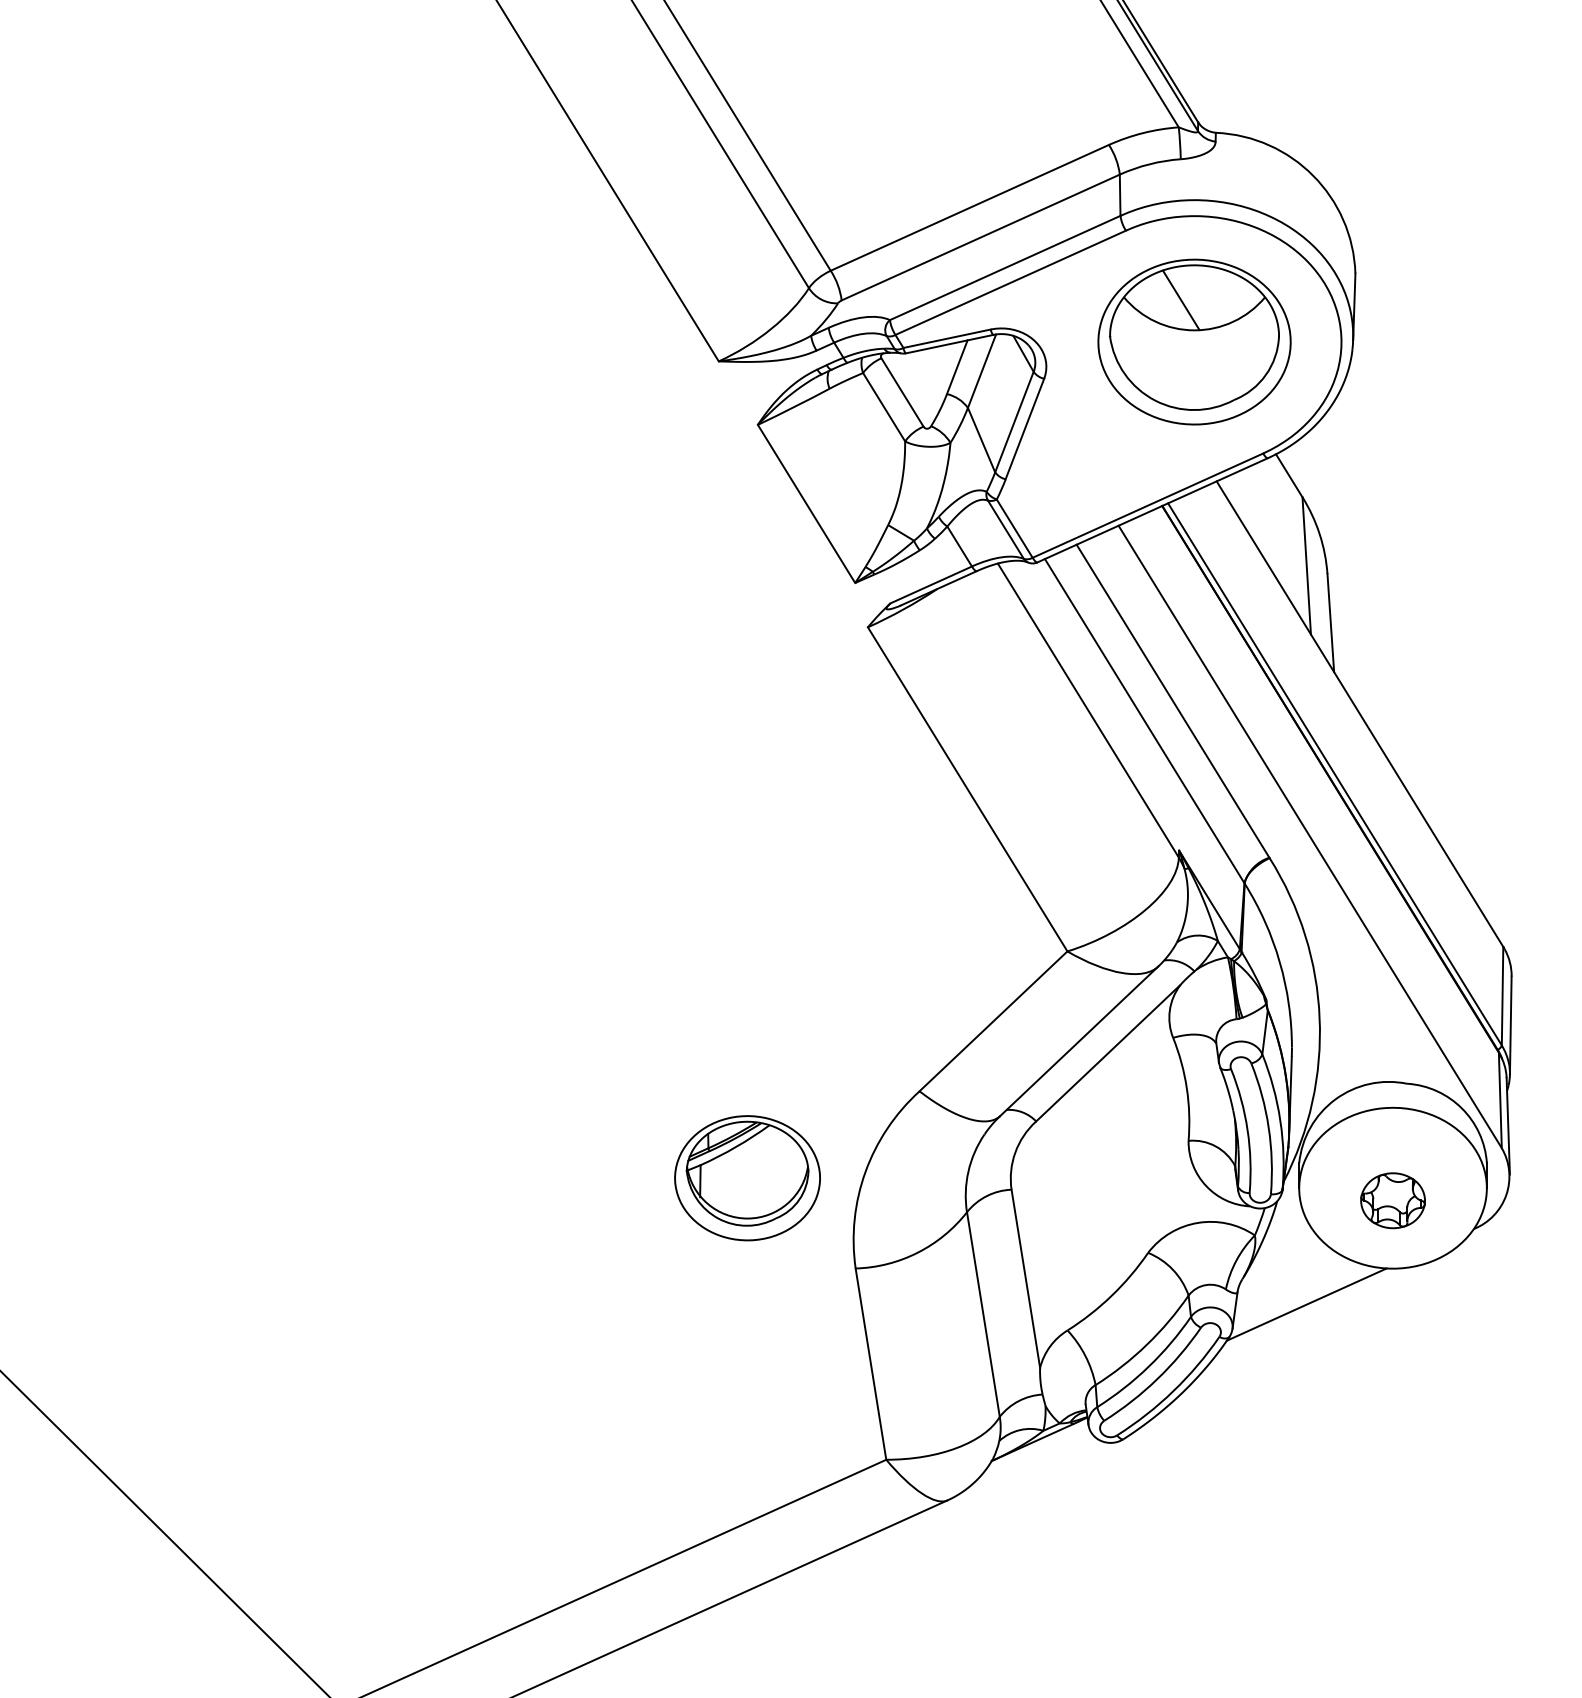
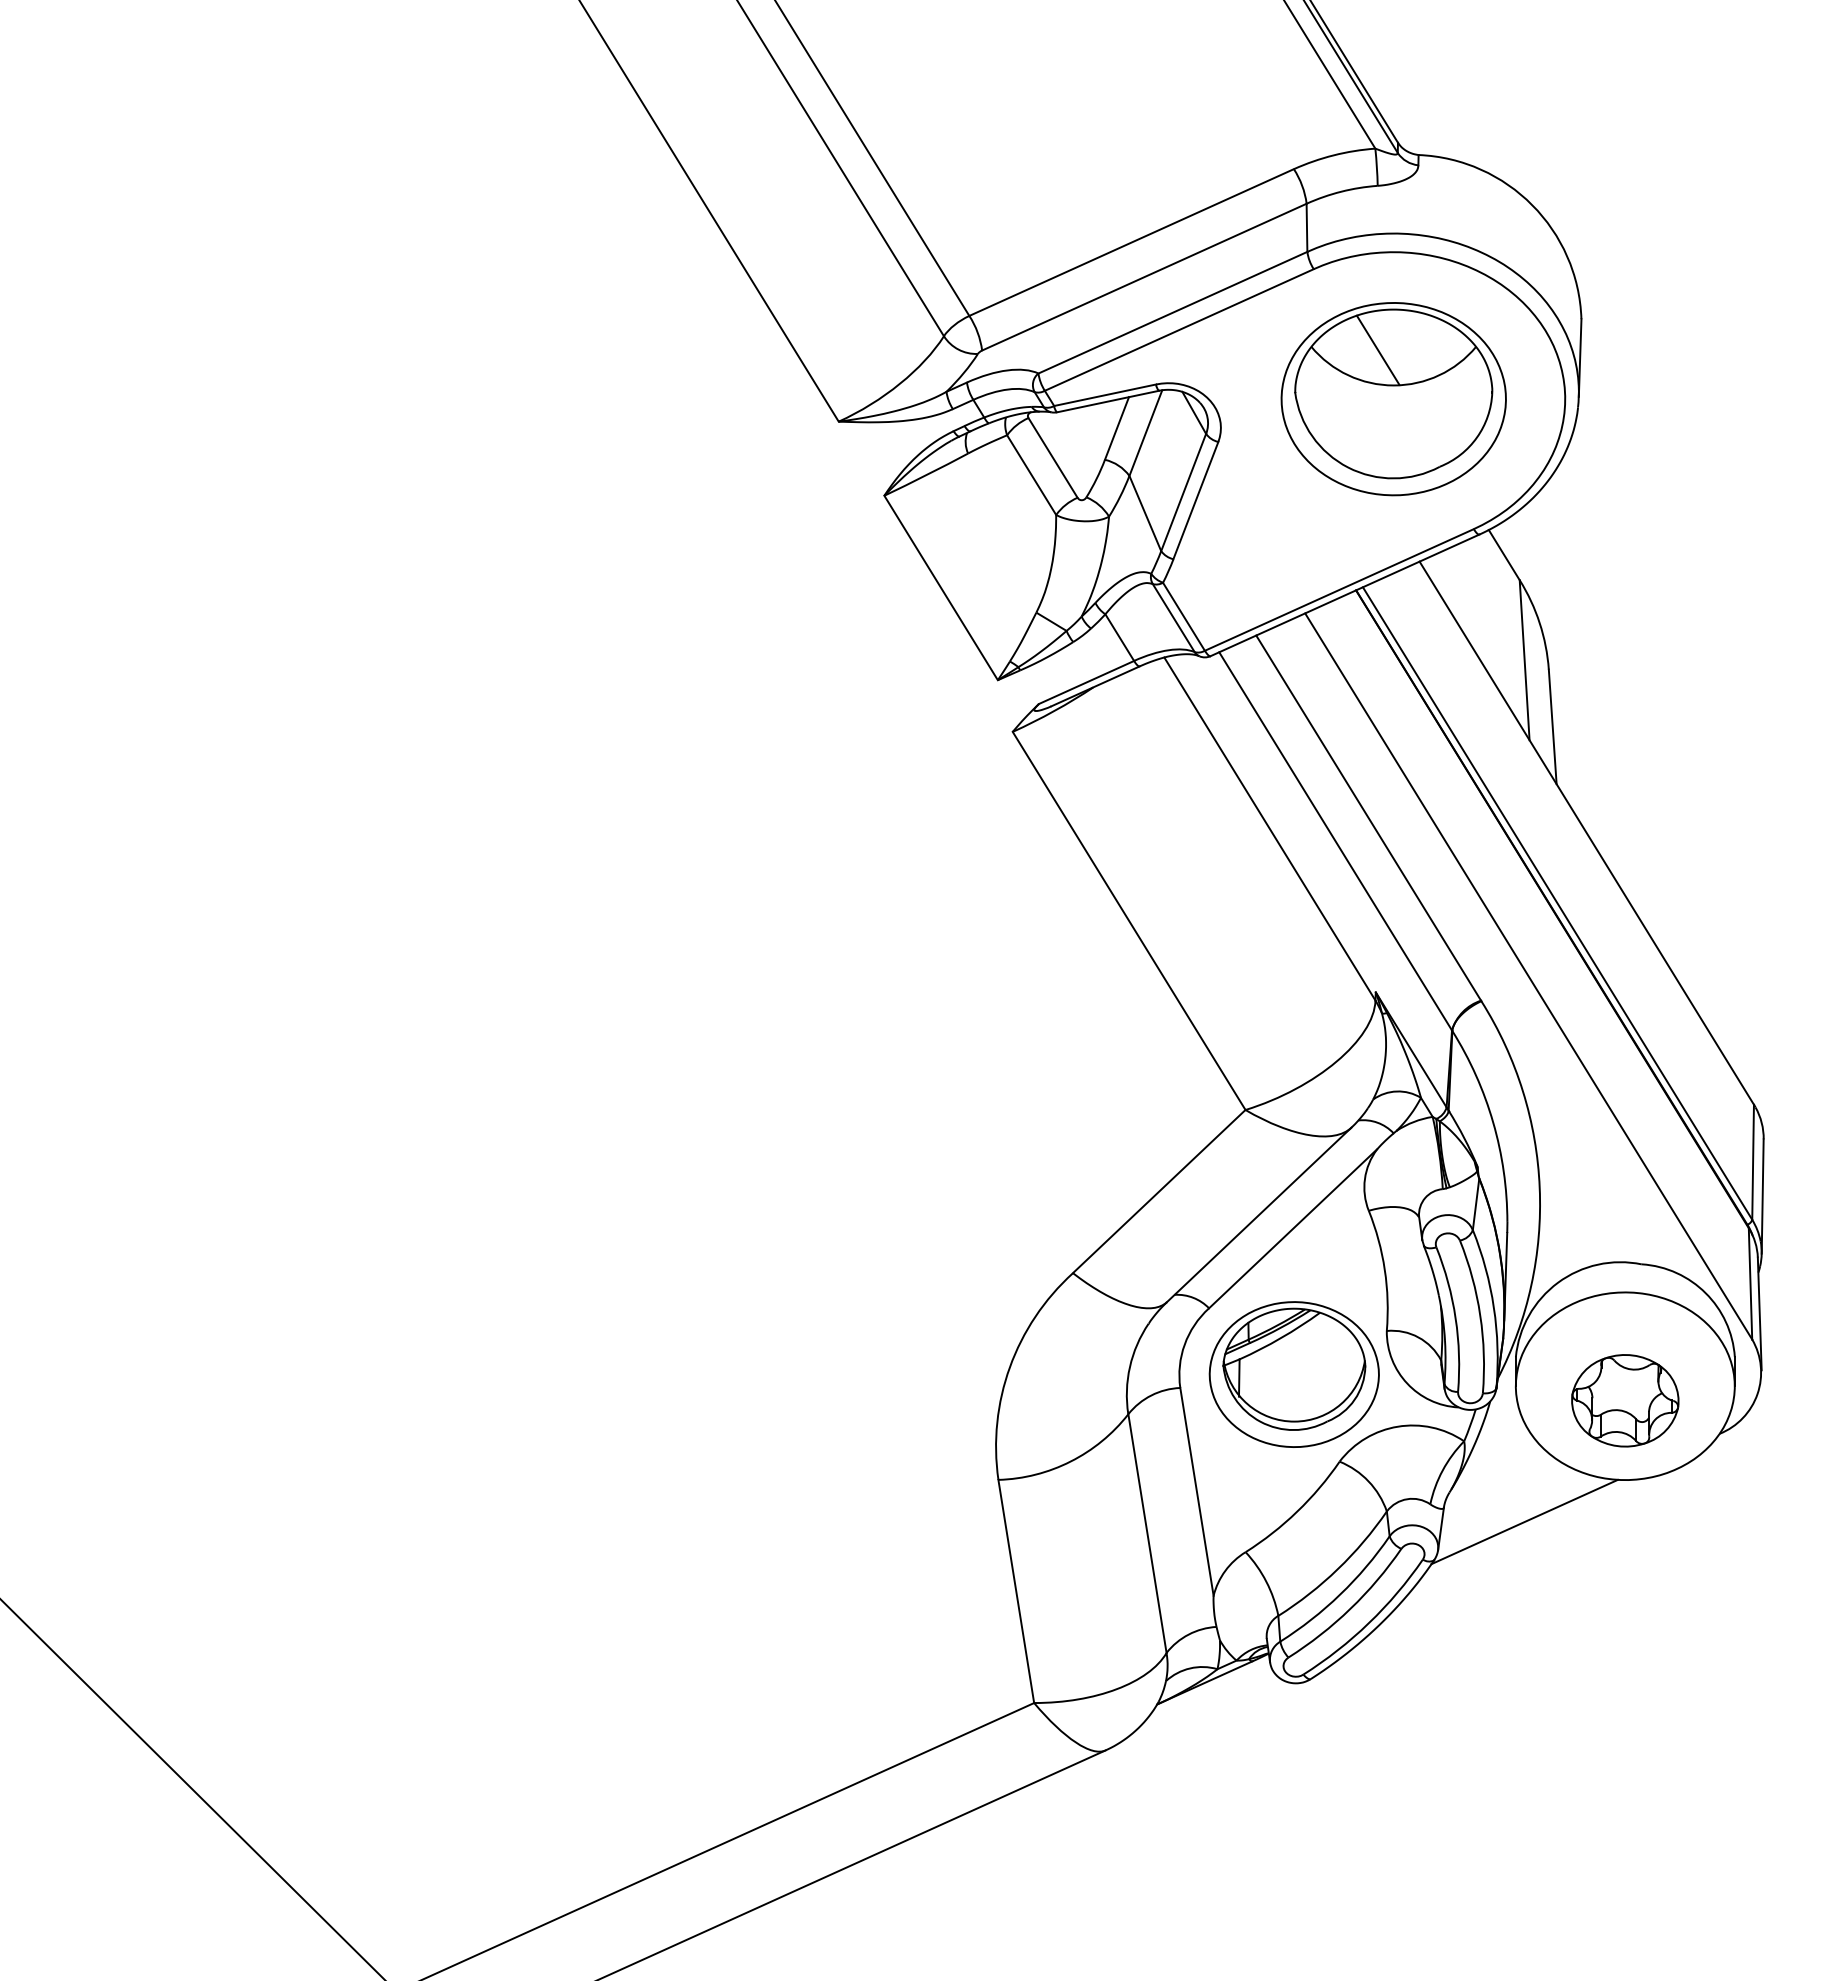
part: (746, 1178) -> (1293, 1374), moved
part: (1393, 1200) -> (1625, 1400), size x1.43

